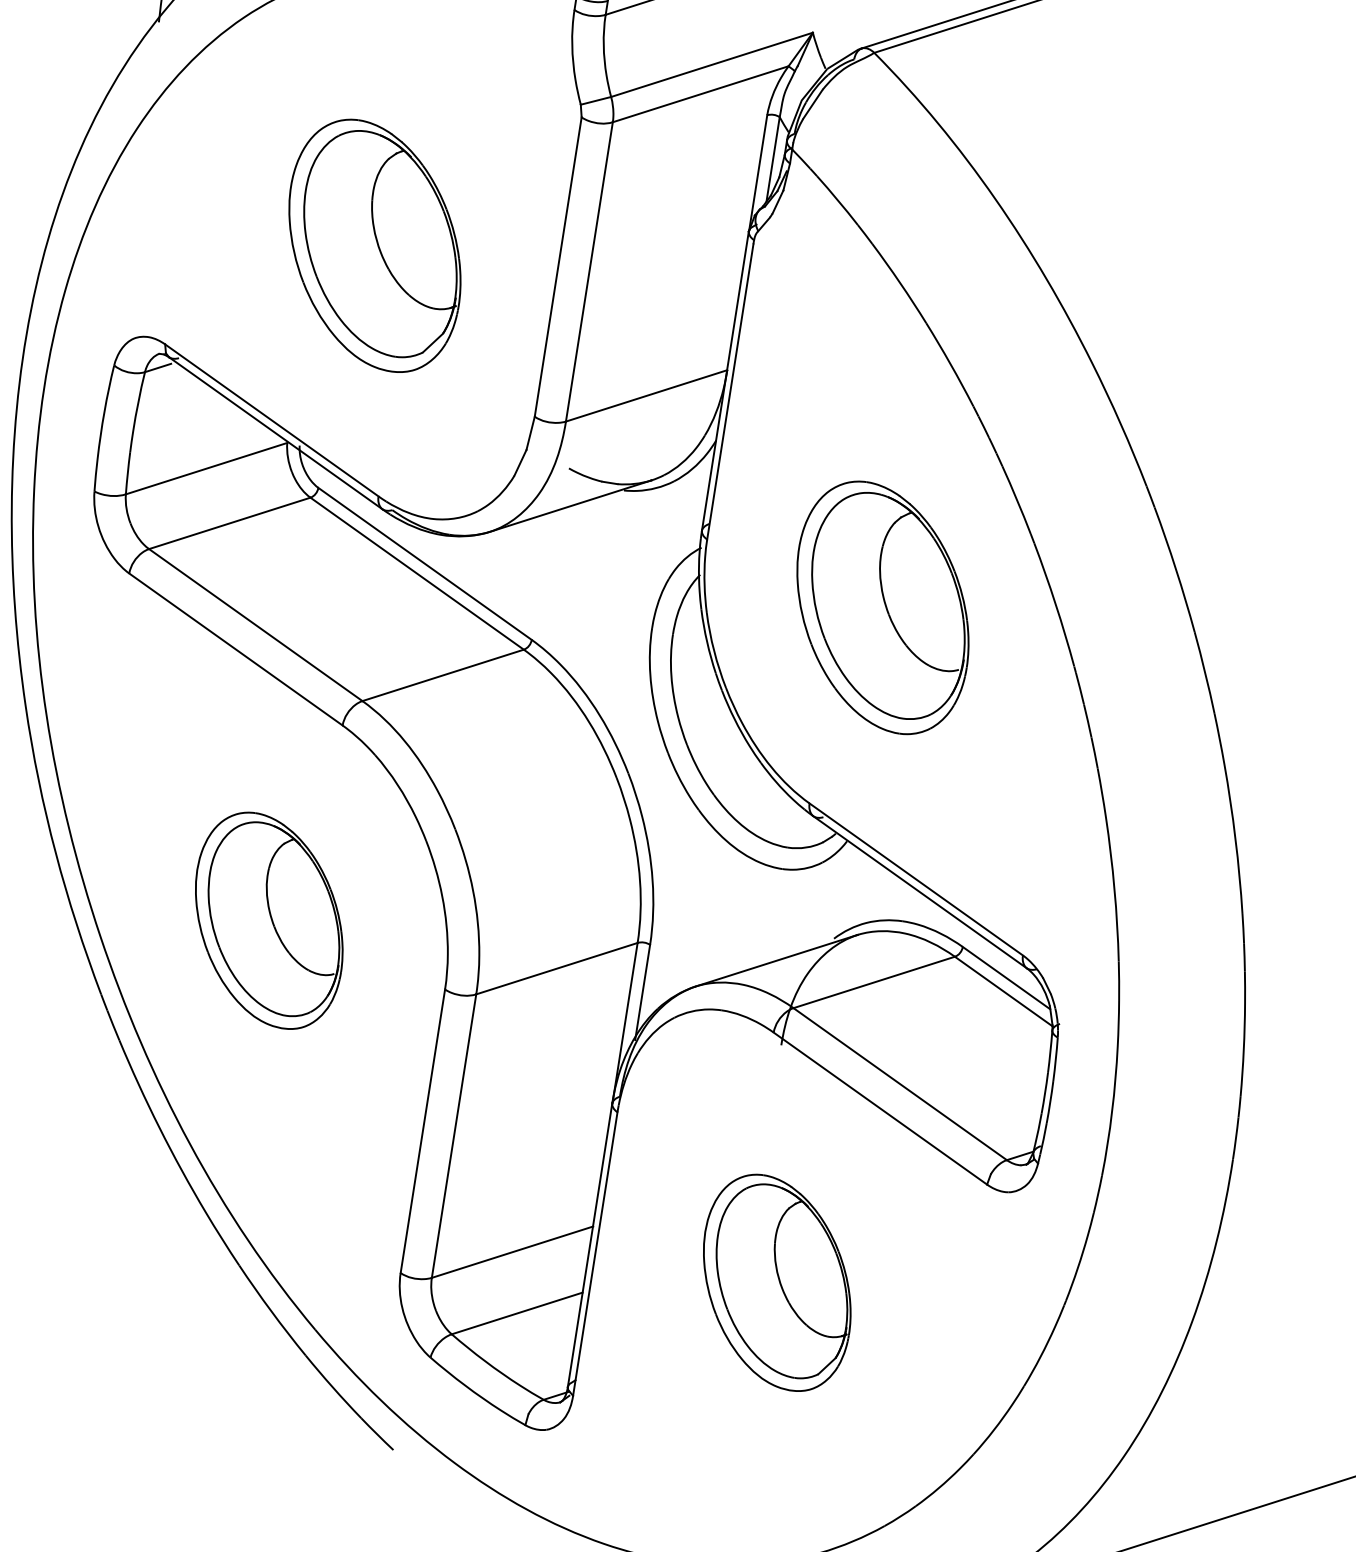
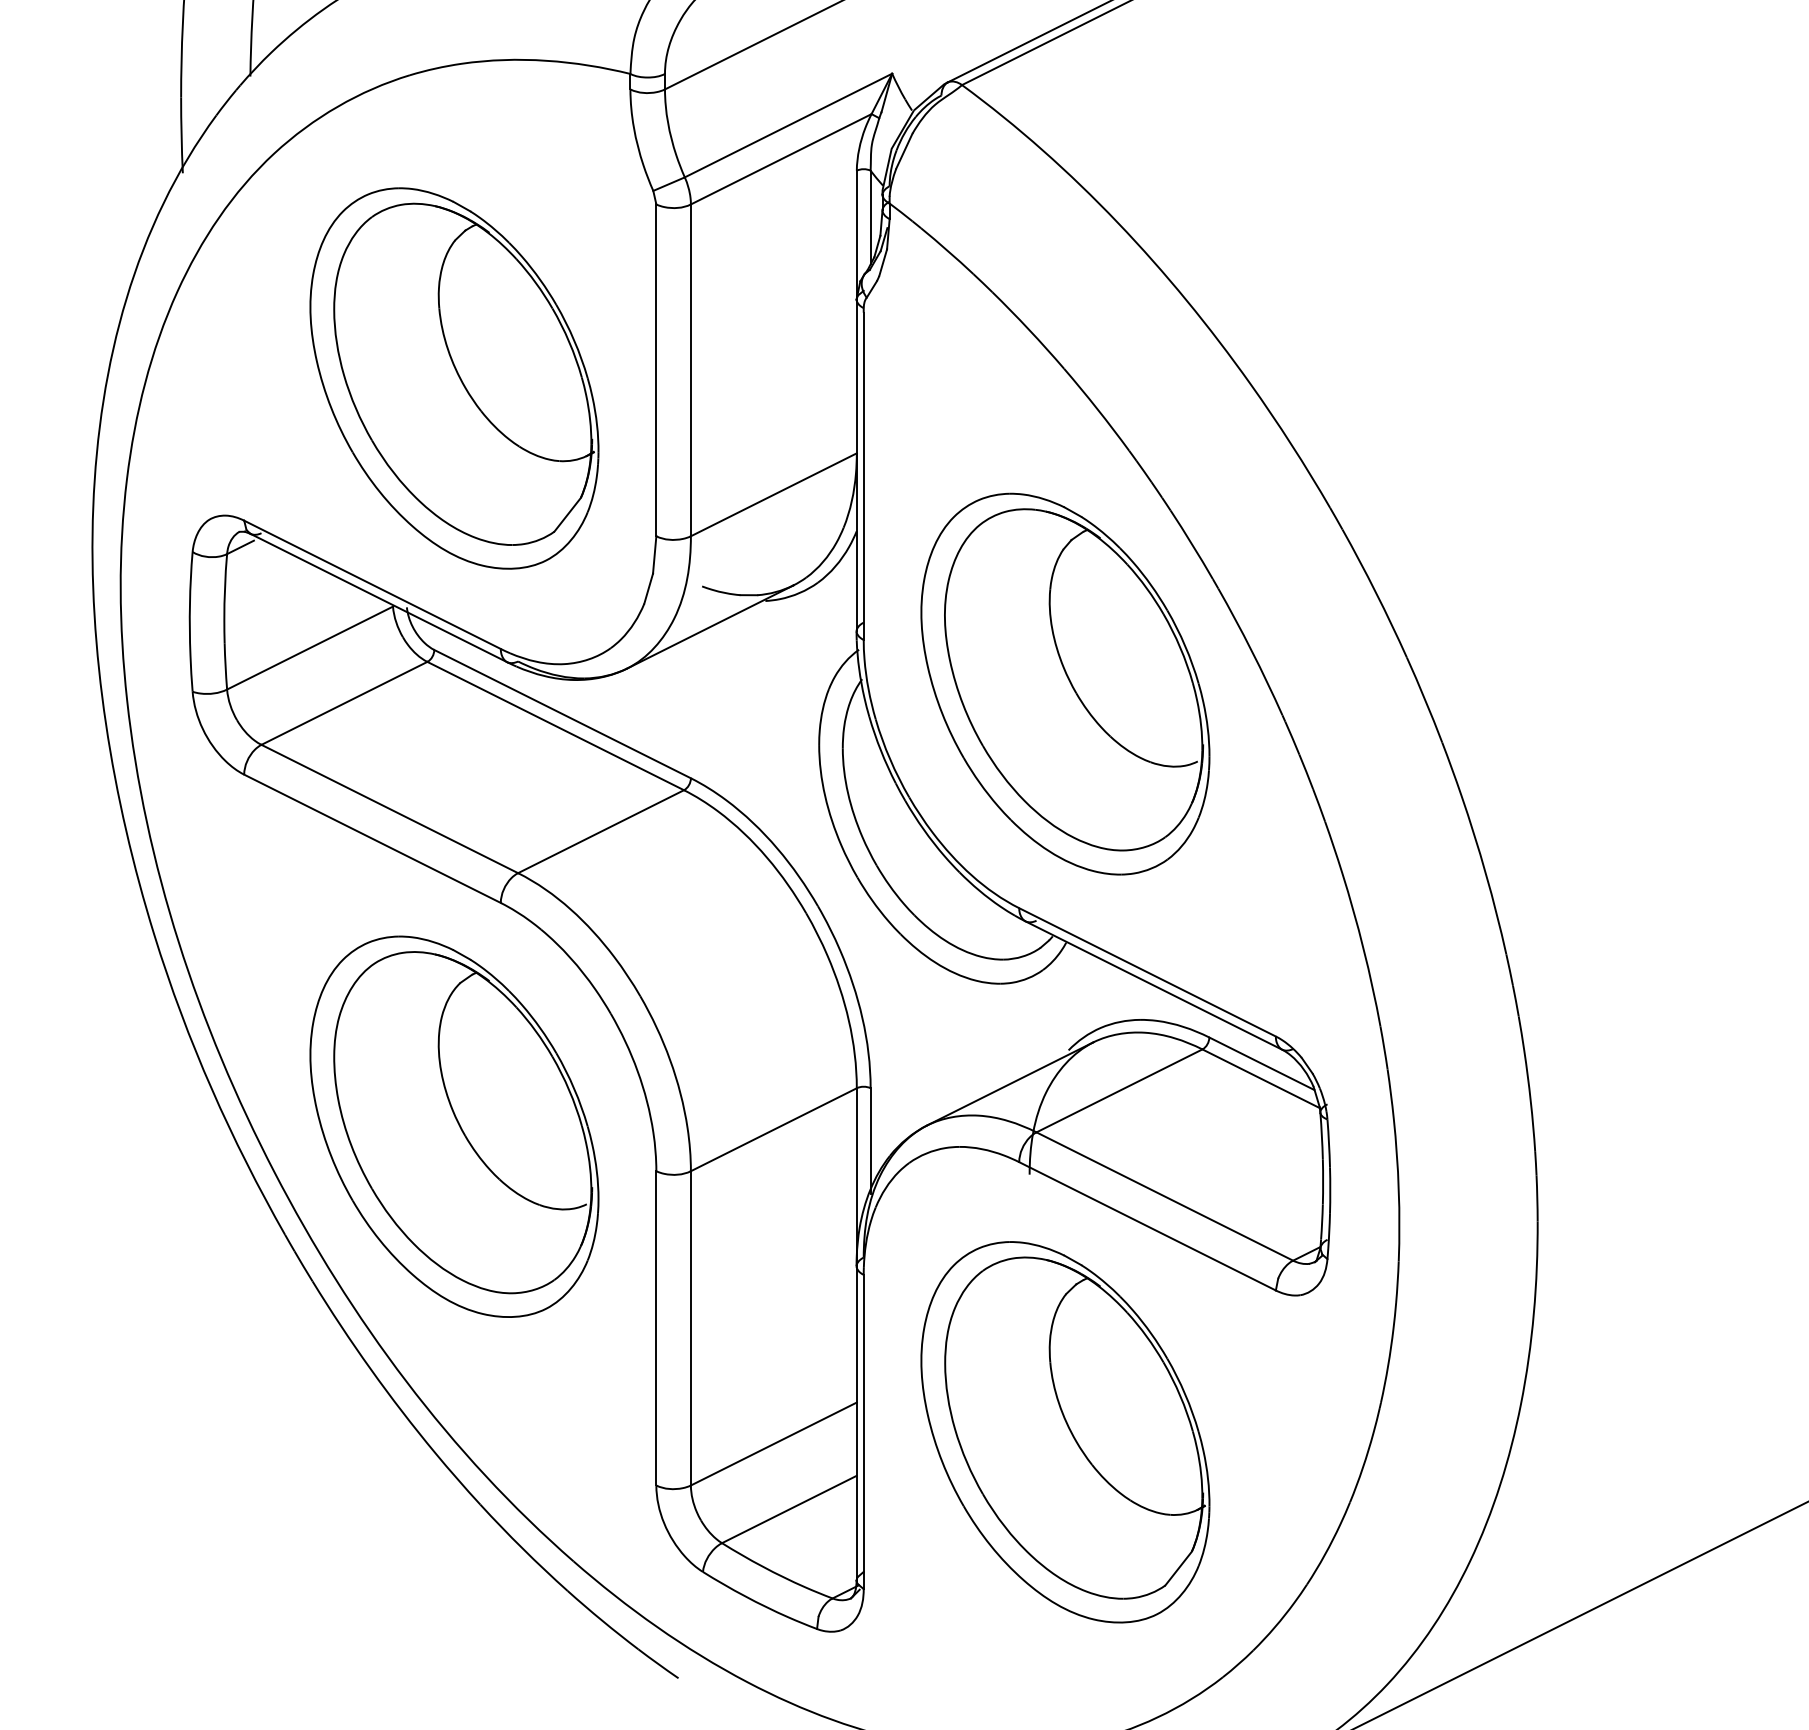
part: (374, 245) -> (454, 378), size x1.43
part: (883, 607) -> (1065, 683), size x1.43
part: (269, 920) -> (454, 1126), size x1.67
part: (777, 1282) -> (1065, 1432), size x1.67

